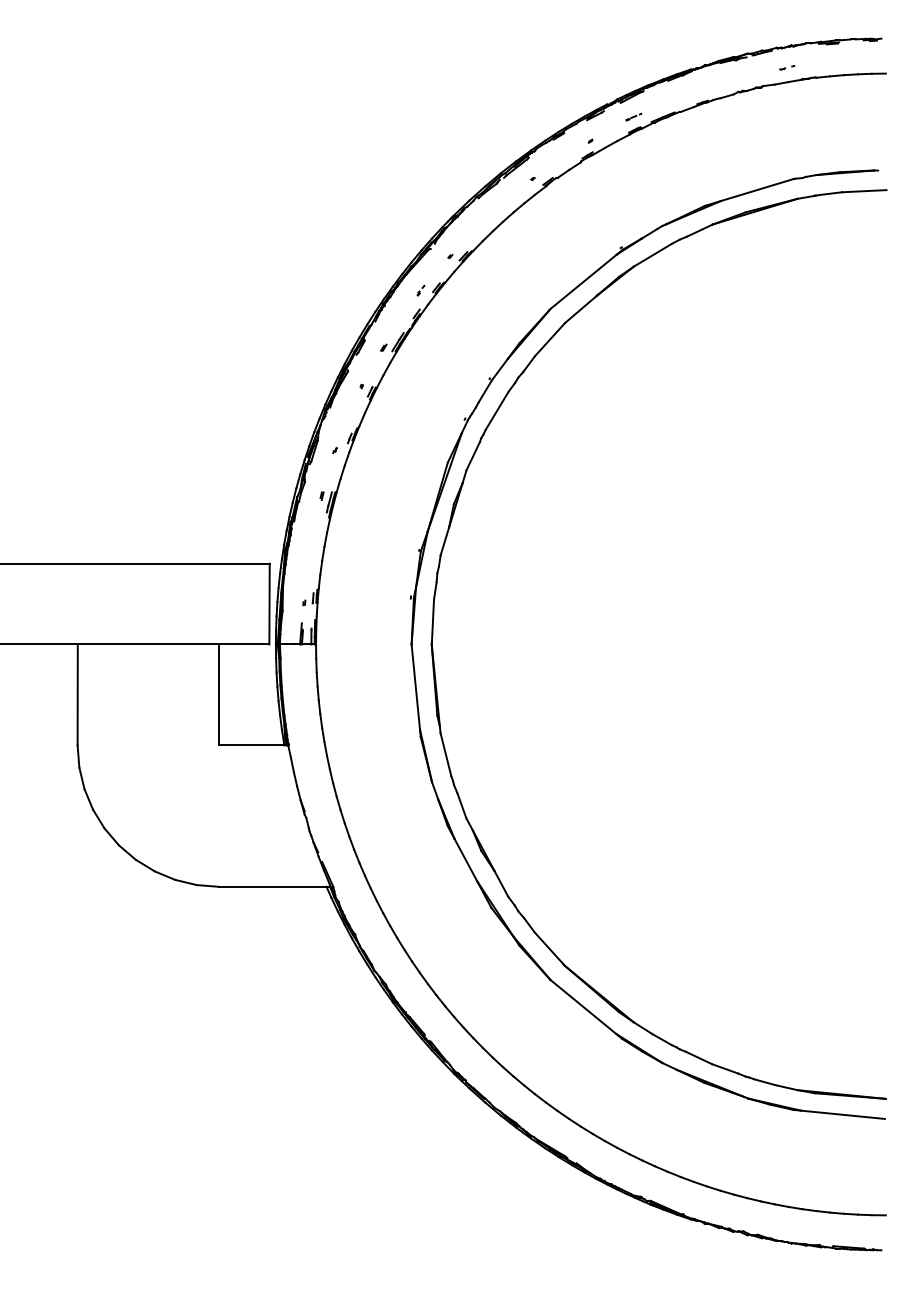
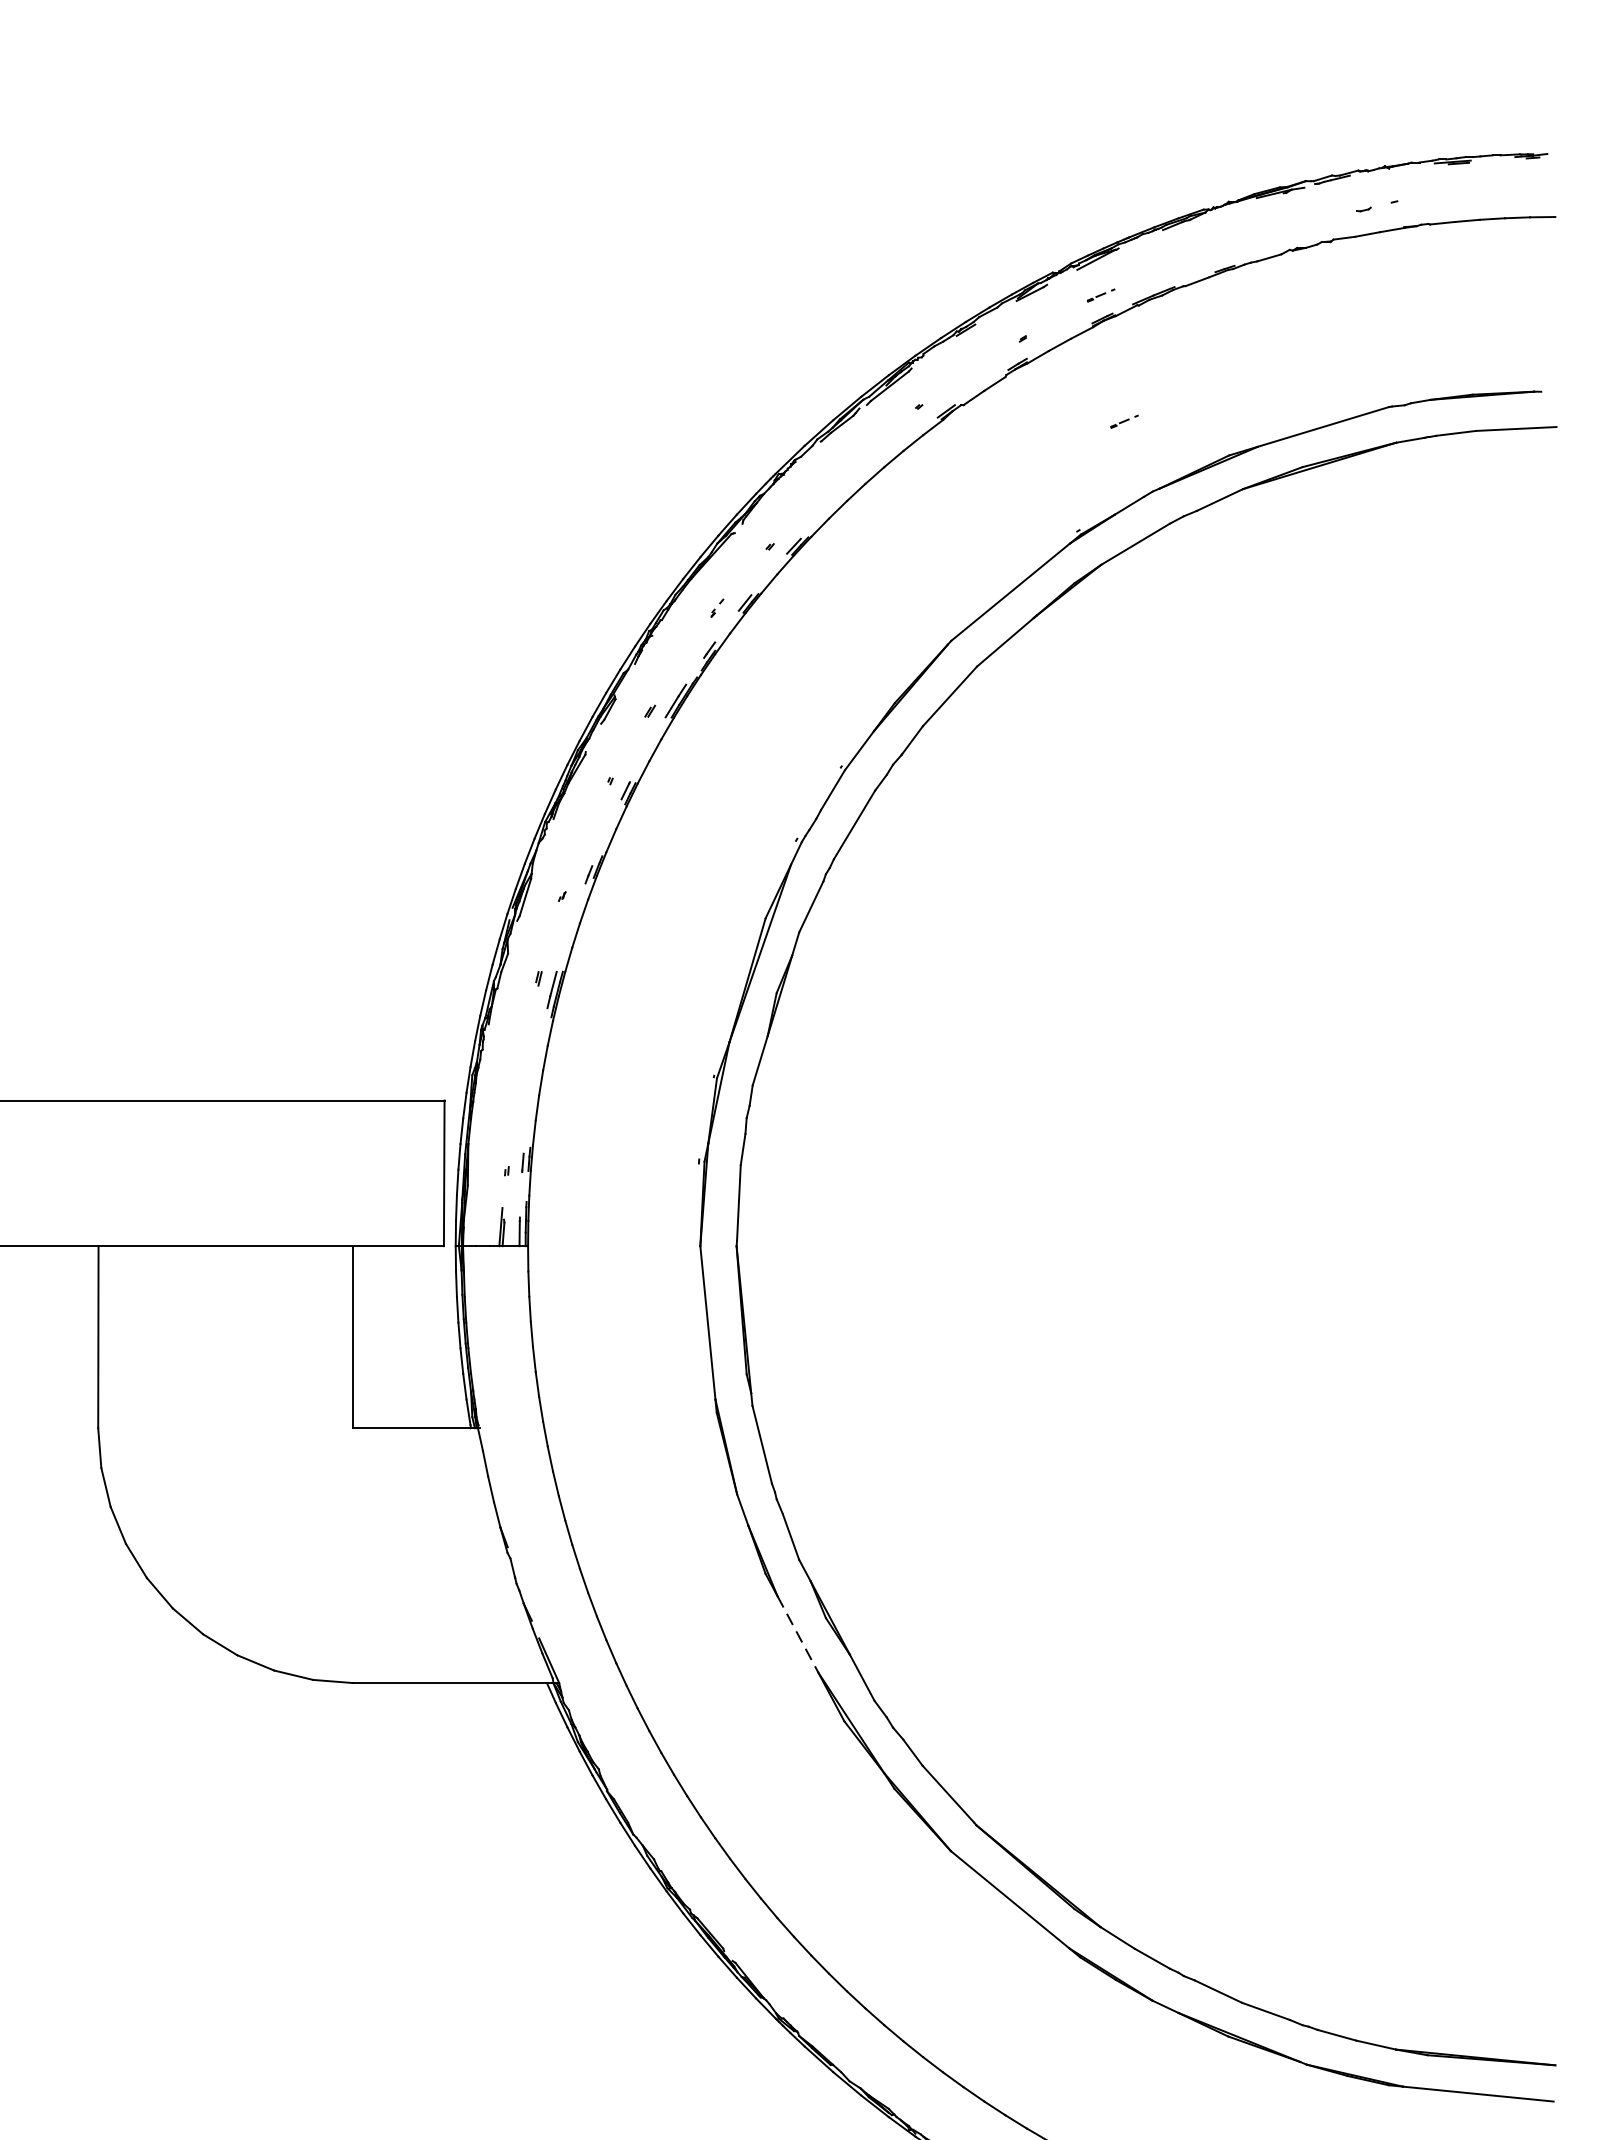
part: (787, 67) -> (1377, 205), size x1.6
line: (646, 186) -> (1123, 420), added
line: (466, 860) -> (799, 1635), solid -> dashed

